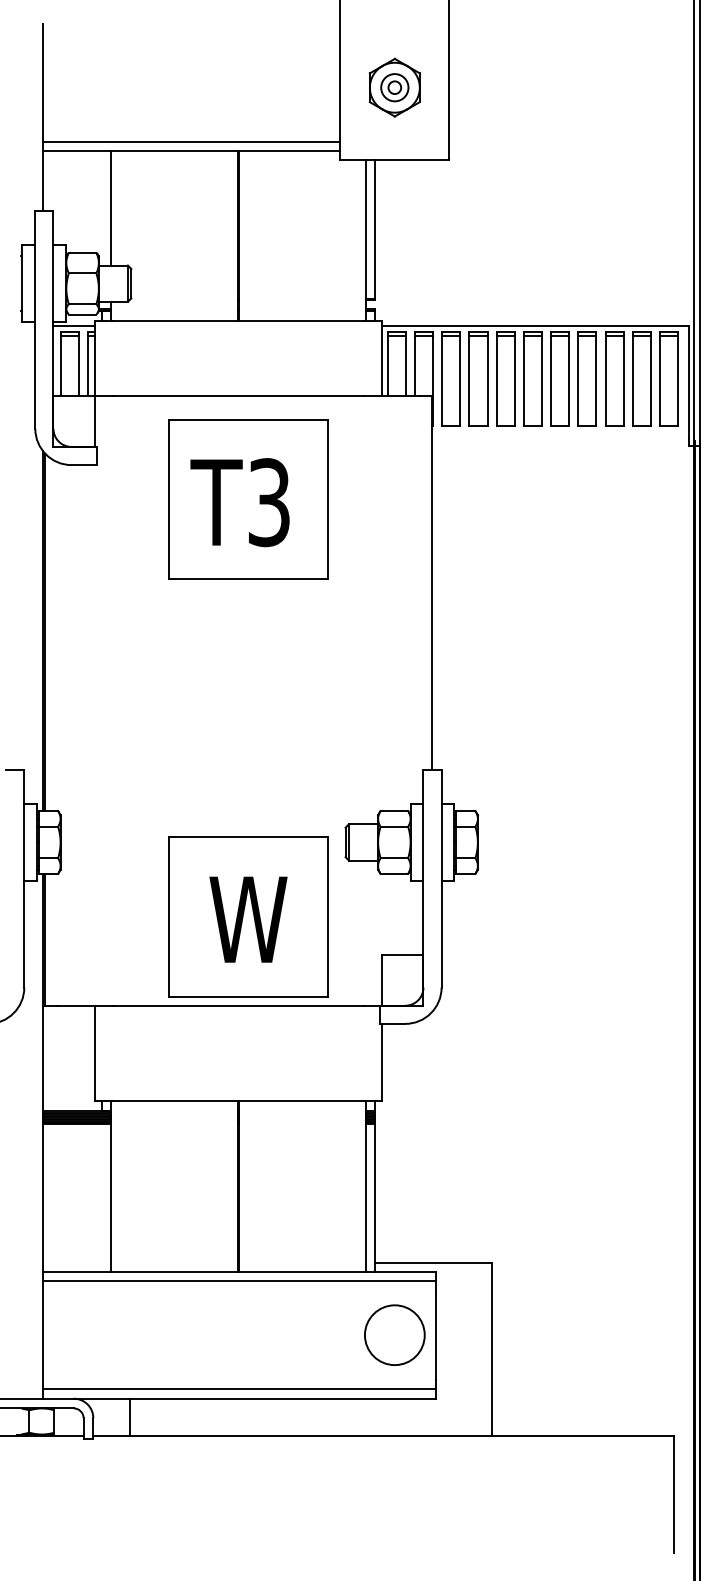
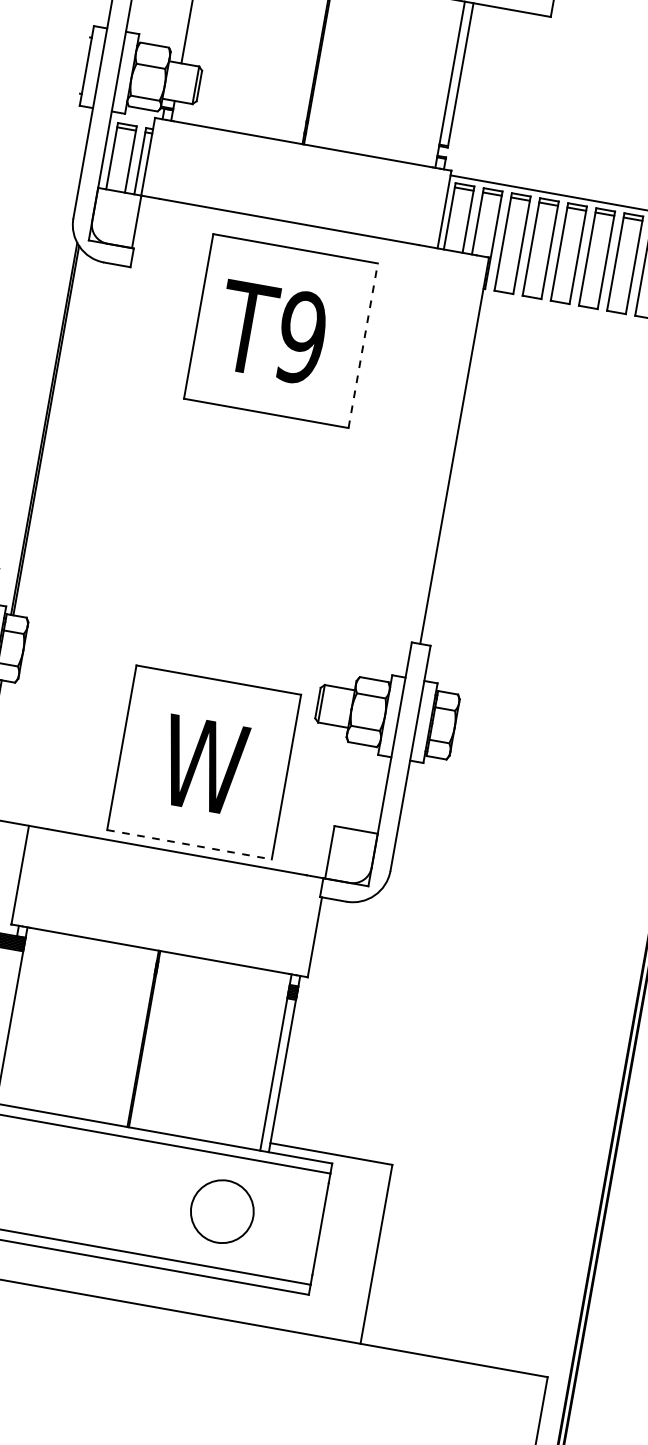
line: (74, 325) -> (132, 118), removed
line: (328, 499) -> (363, 345), solid -> dashed
text: (268, 502) -> (300, 337), T3 -> T9
line: (248, 996) -> (189, 844), solid -> dashed
circle: (394, 1334) -> (222, 1210), moved

